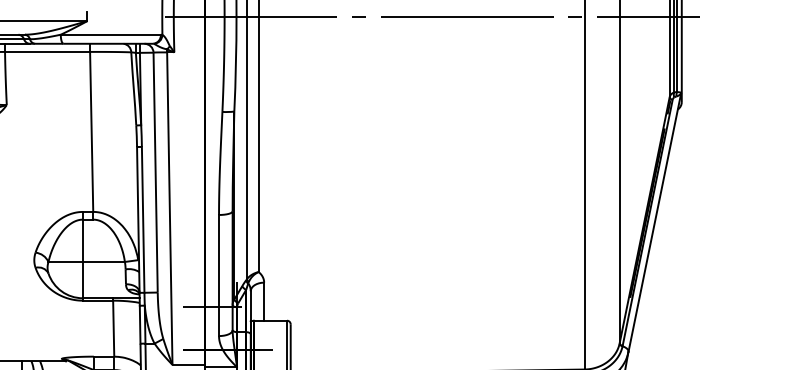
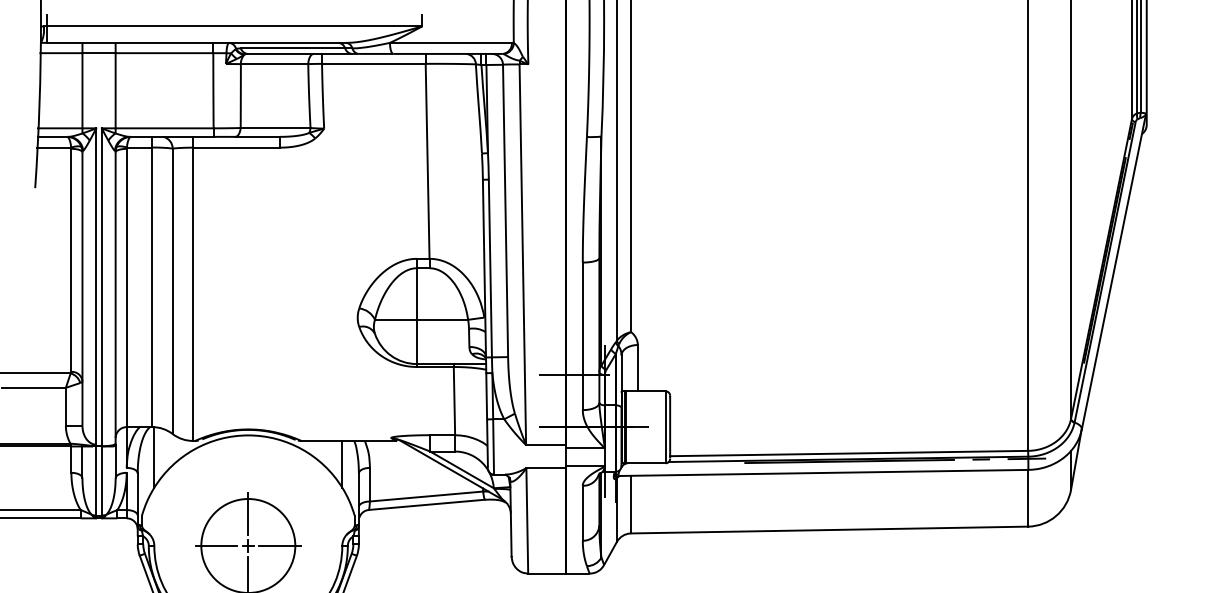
line: (432, 16) -> (842, 20), removed

